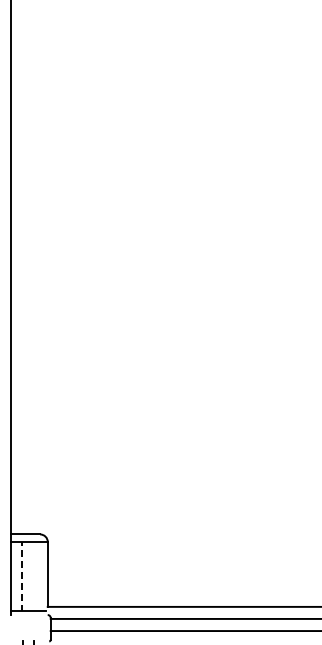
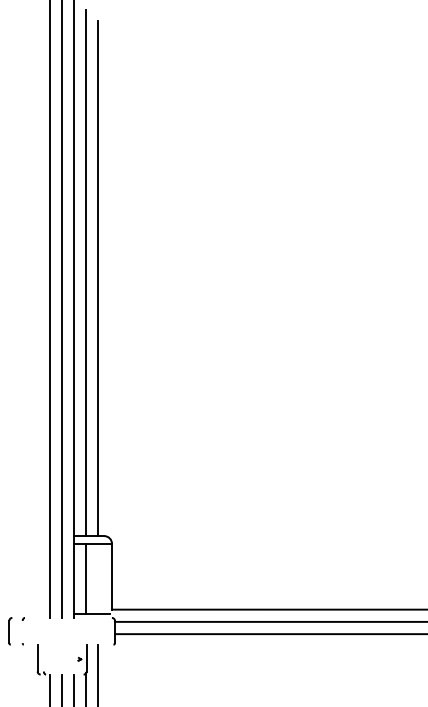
line: (21, 274) -> (85, 272), added
line: (34, 280) -> (98, 278), added
line: (21, 576) -> (85, 578), dashed -> solid

